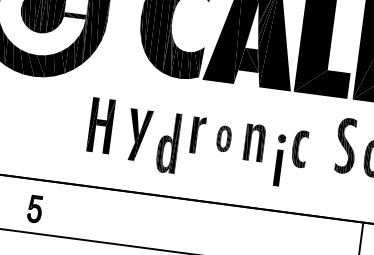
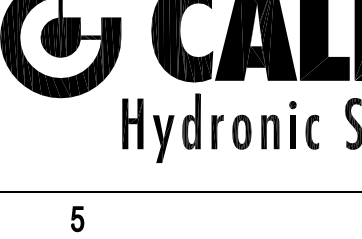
part: (100, 125) -> (132, 123), moved
part: (223, 138) -> (241, 131), size x1.43
part: (168, 142) -> (191, 121), moved
part: (278, 159) -> (292, 124), moved

